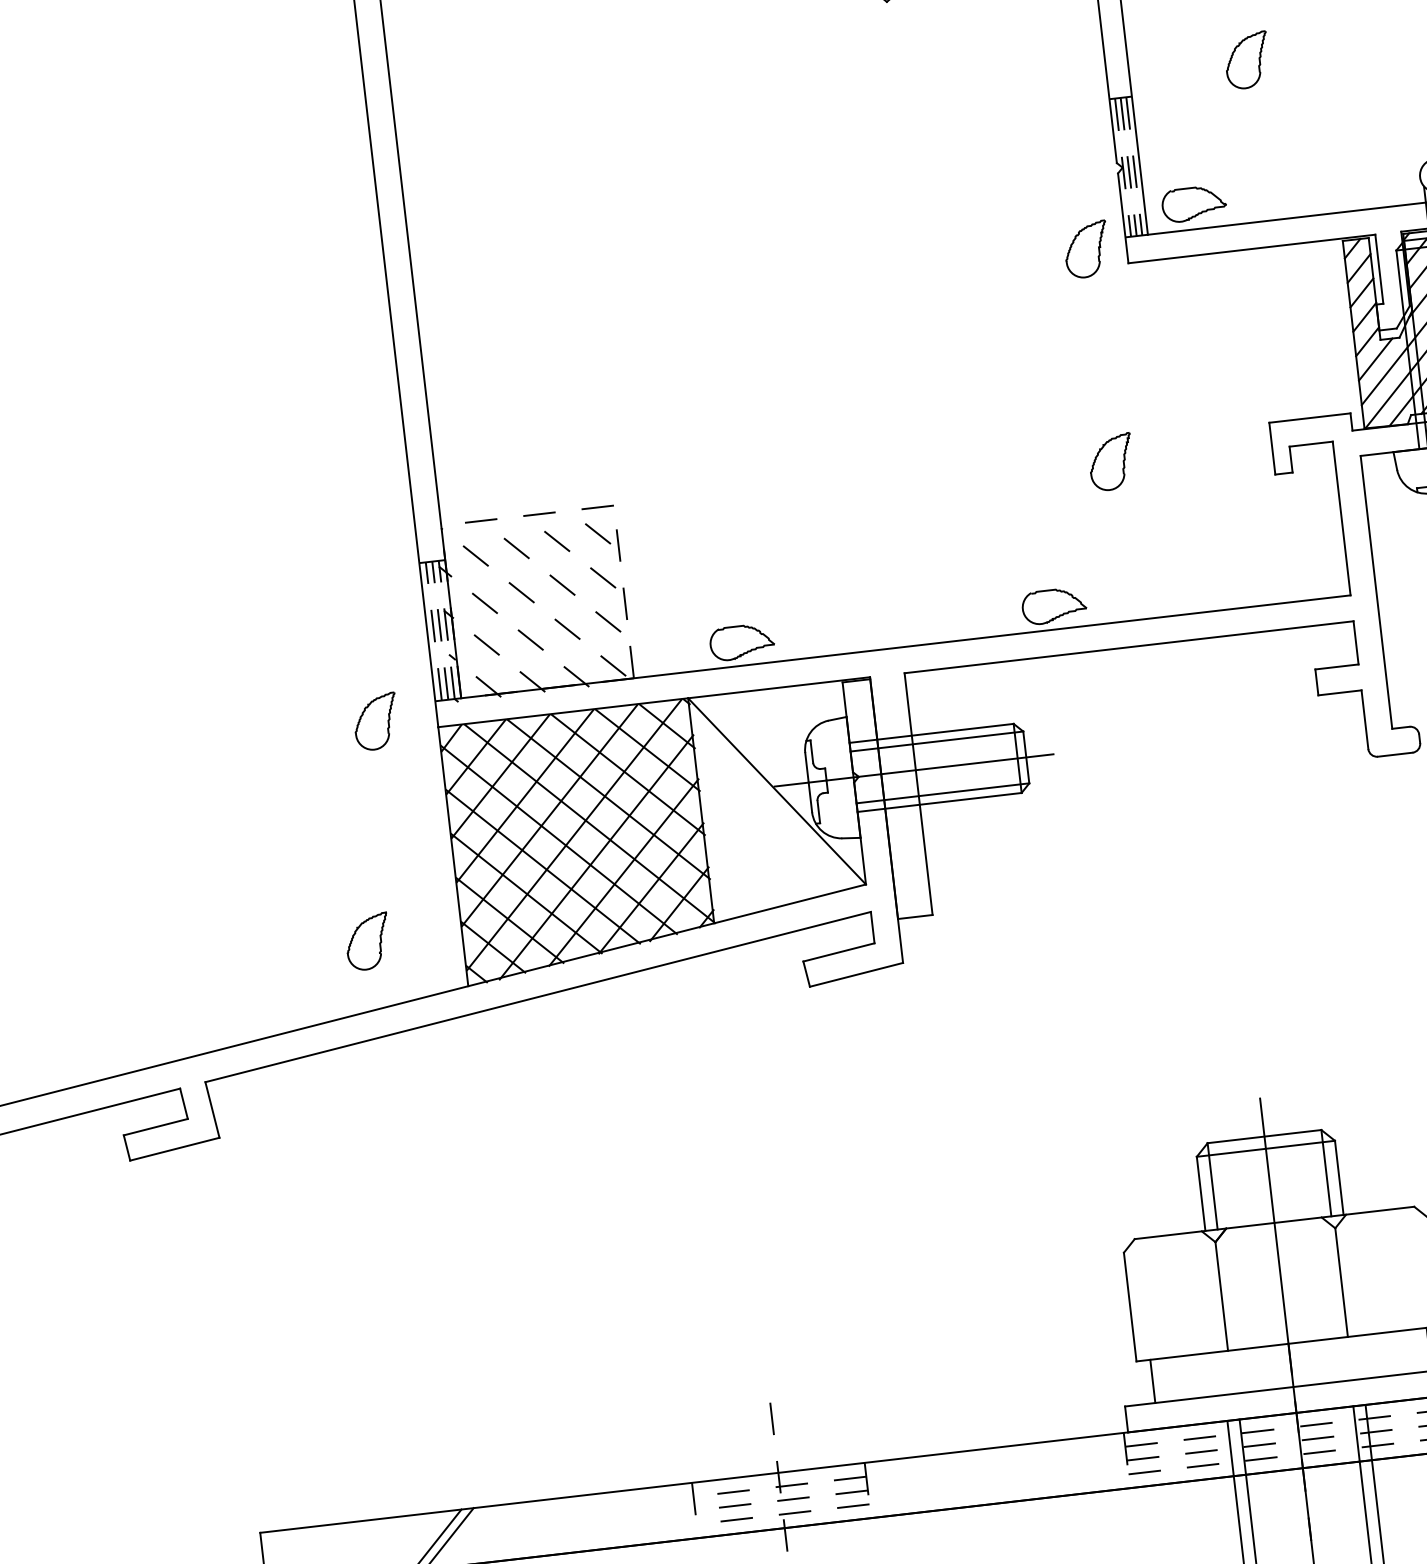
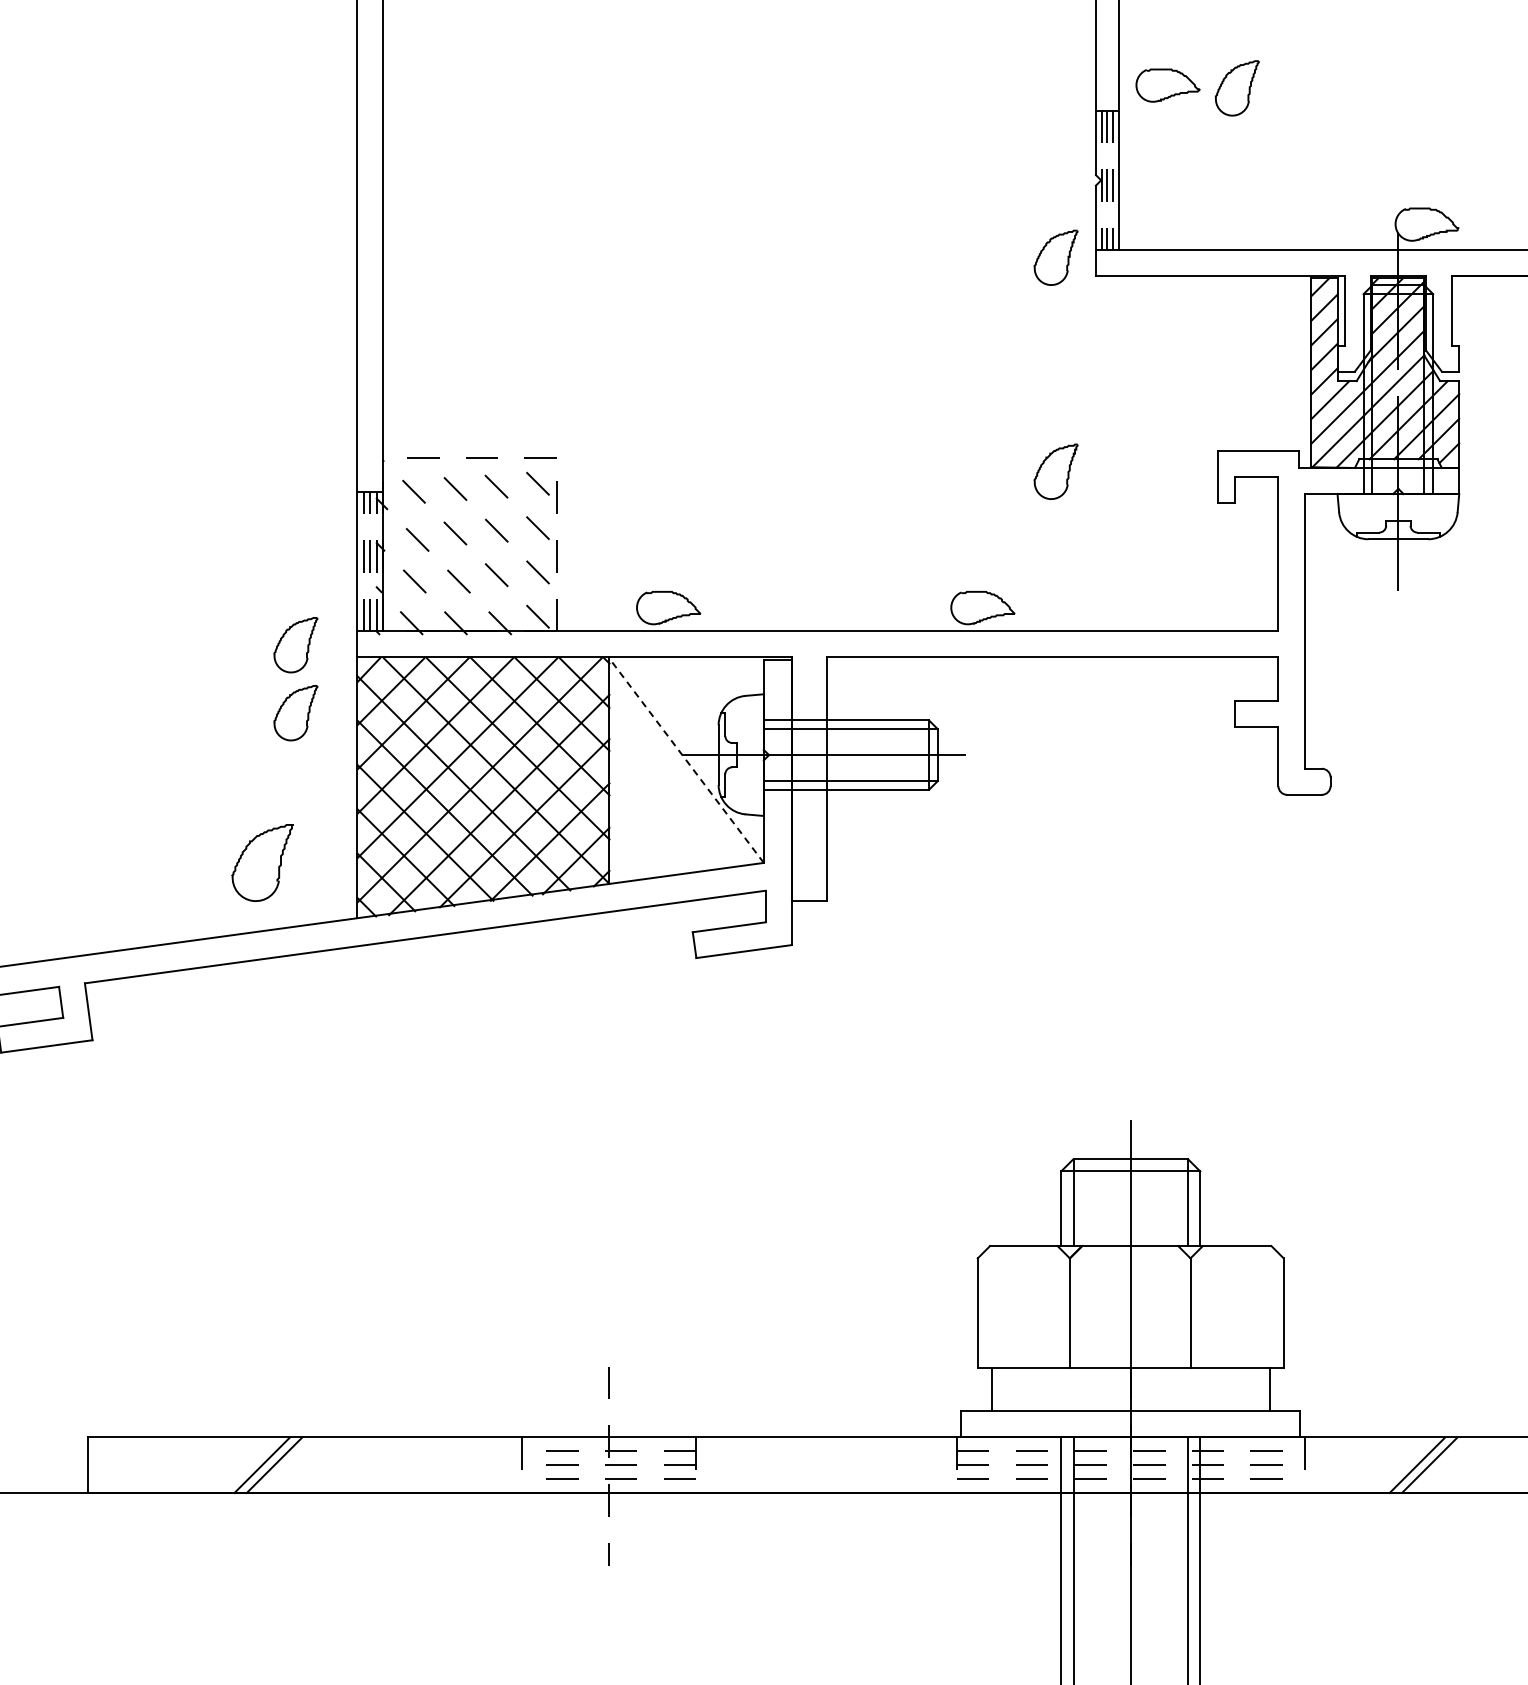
part: (1193, 203) -> (1167, 85), moved
part: (383, 789) -> (295, 713), added
line: (777, 791) -> (686, 760), solid -> dashed
part: (367, 941) -> (262, 862), size x1.4

